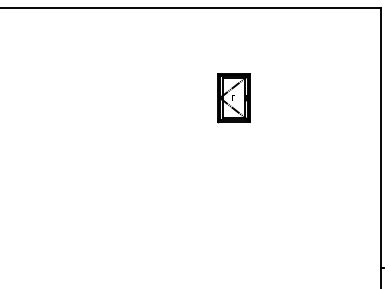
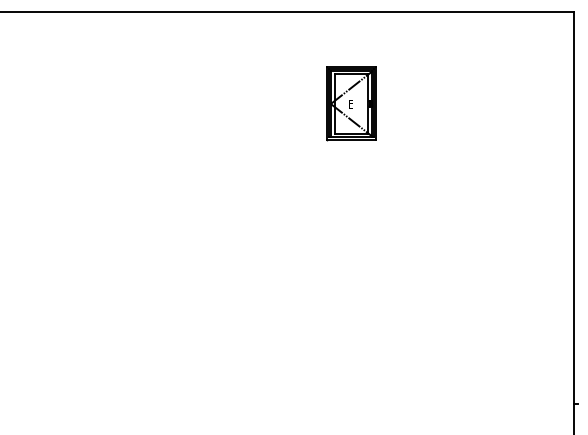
part: (233, 98) -> (351, 104), moved

